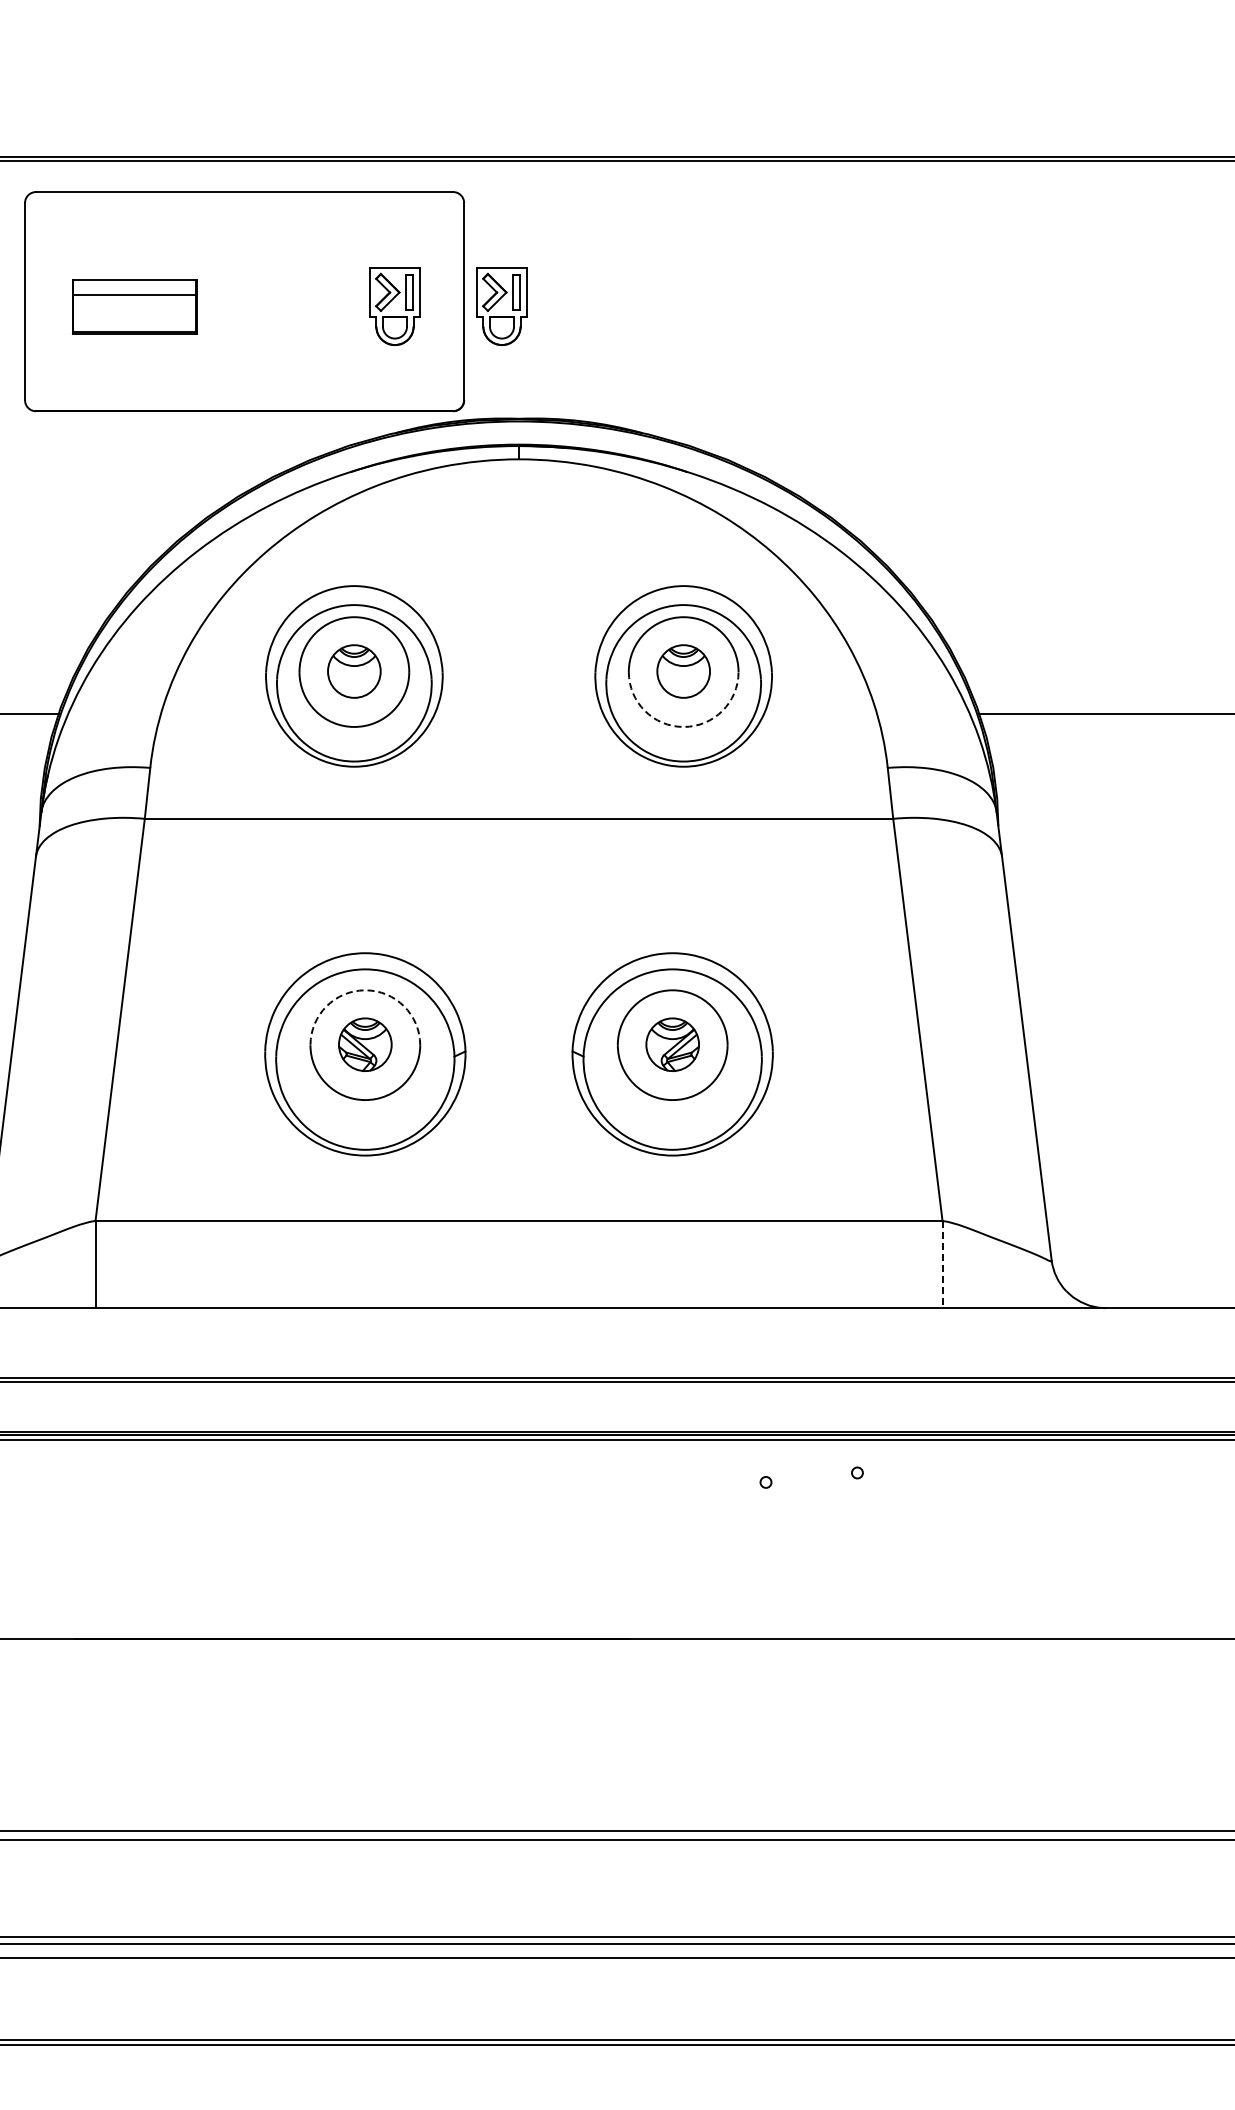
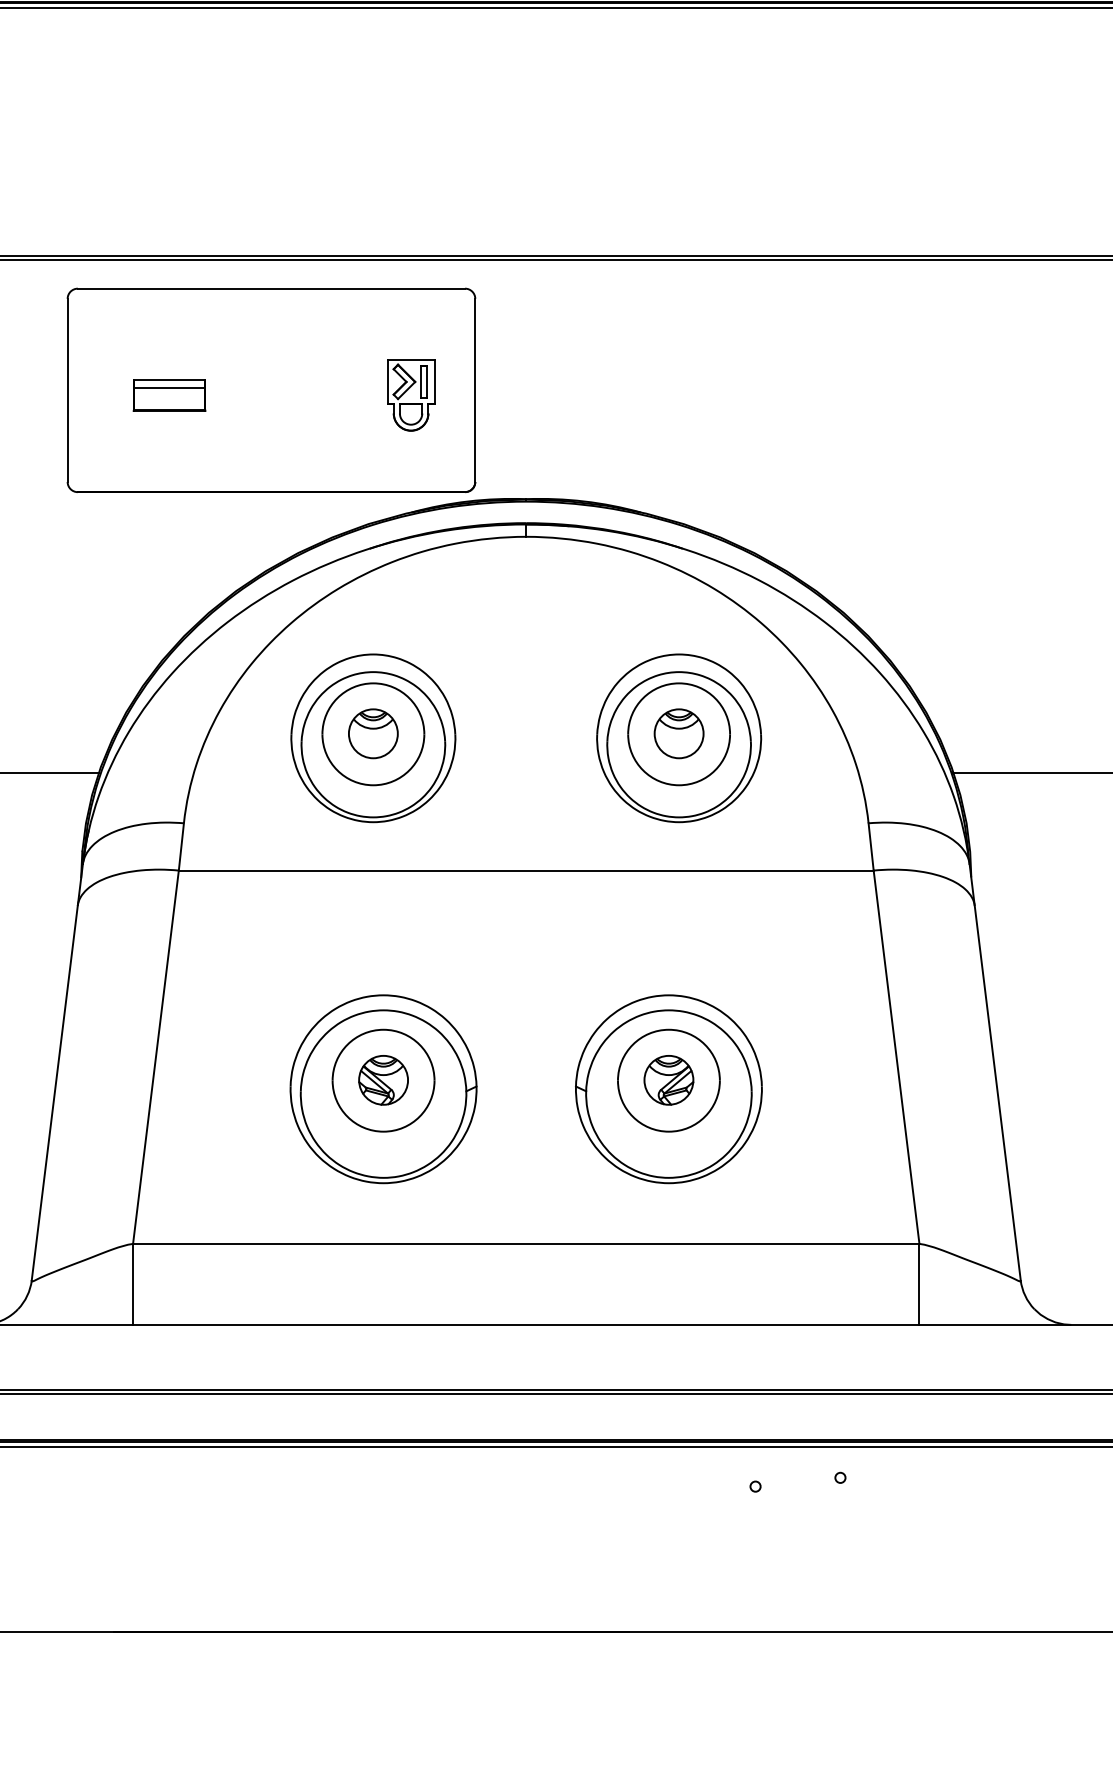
part: (134, 306) -> (169, 394), size x0.62
part: (501, 306) -> (509, 394), removed
arc: (683, 726) -> (678, 784), dashed -> solid
arc: (365, 990) -> (383, 1029), dashed -> solid
line: (942, 1264) -> (919, 1284), dashed -> solid

